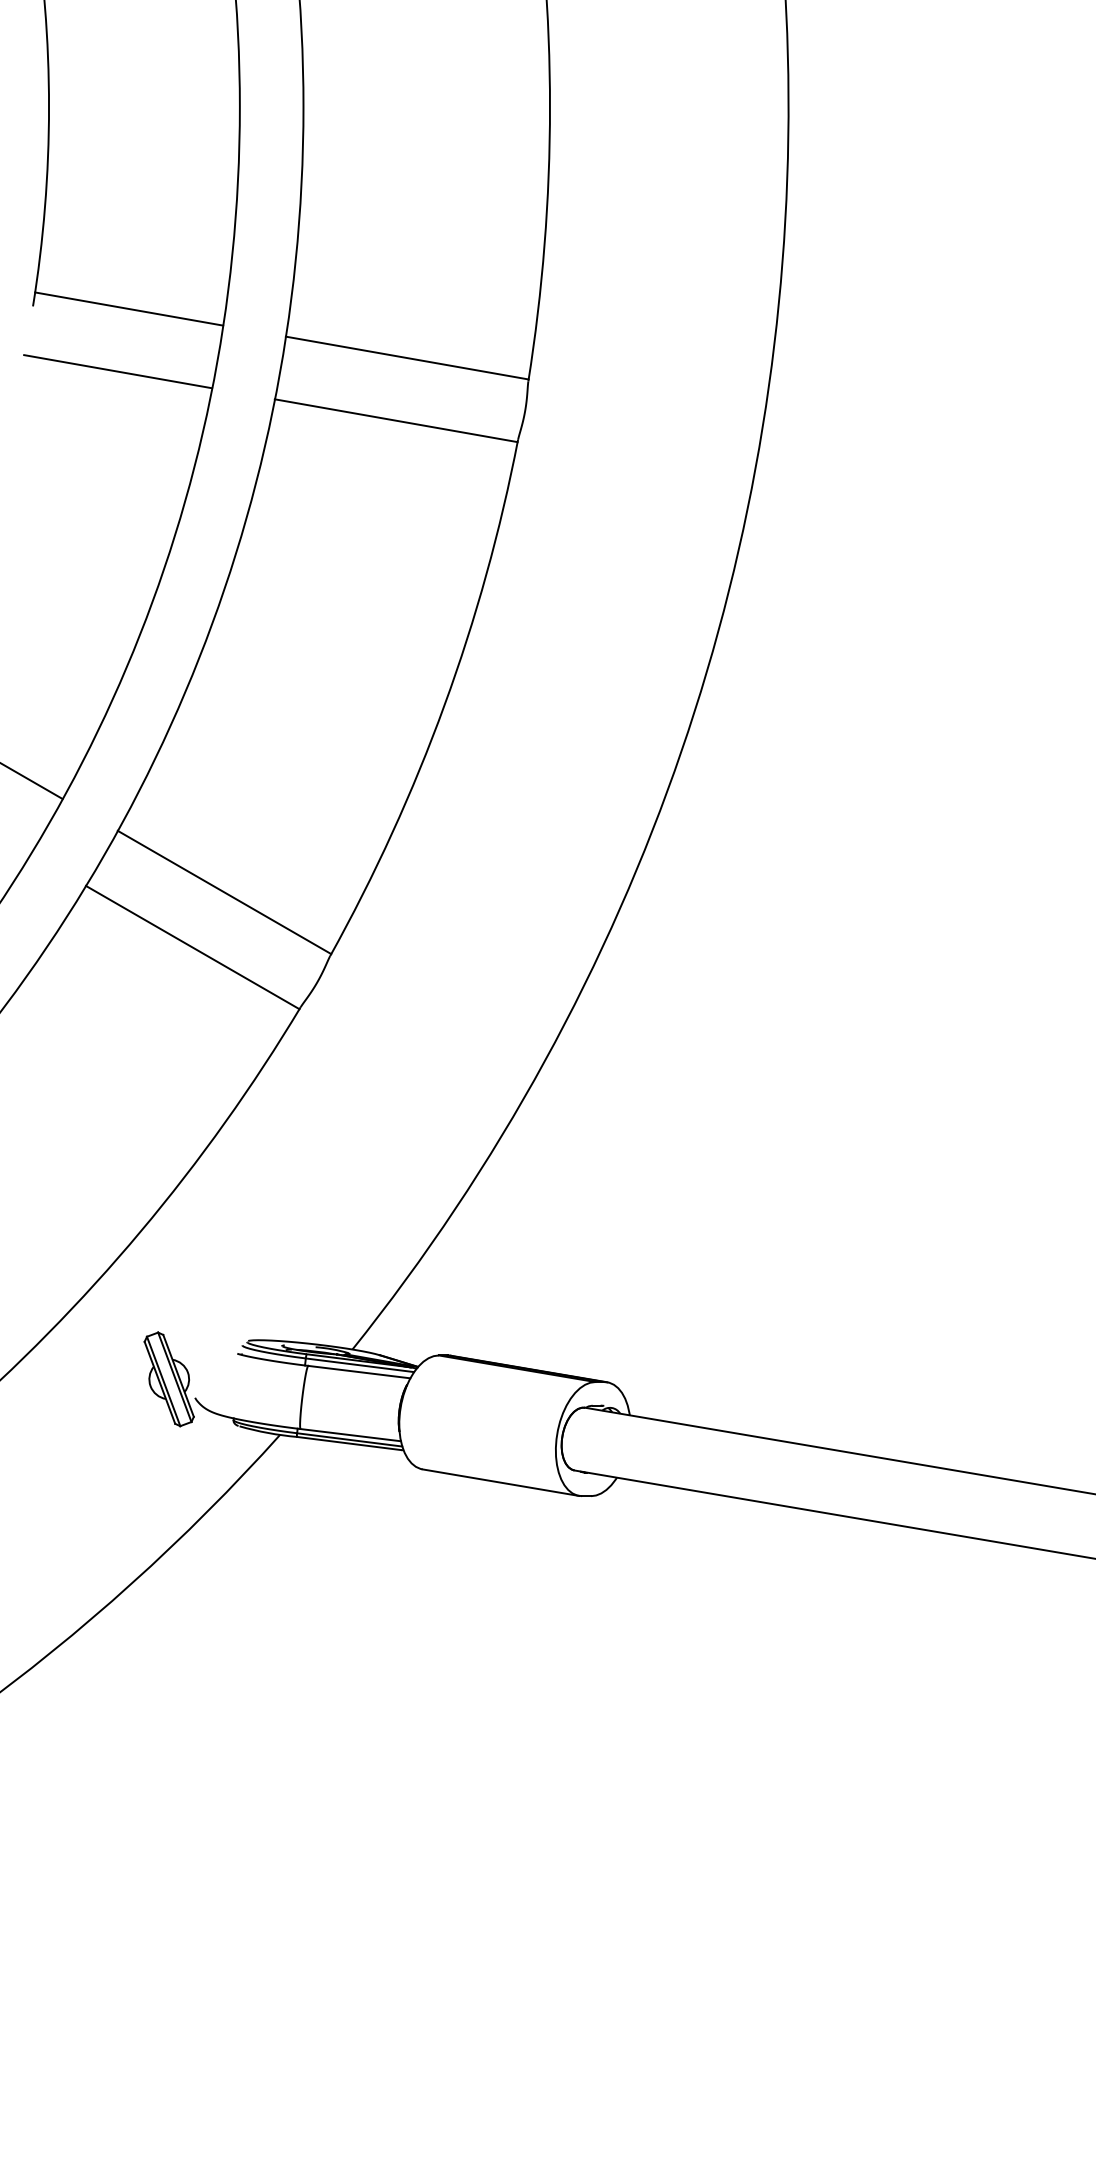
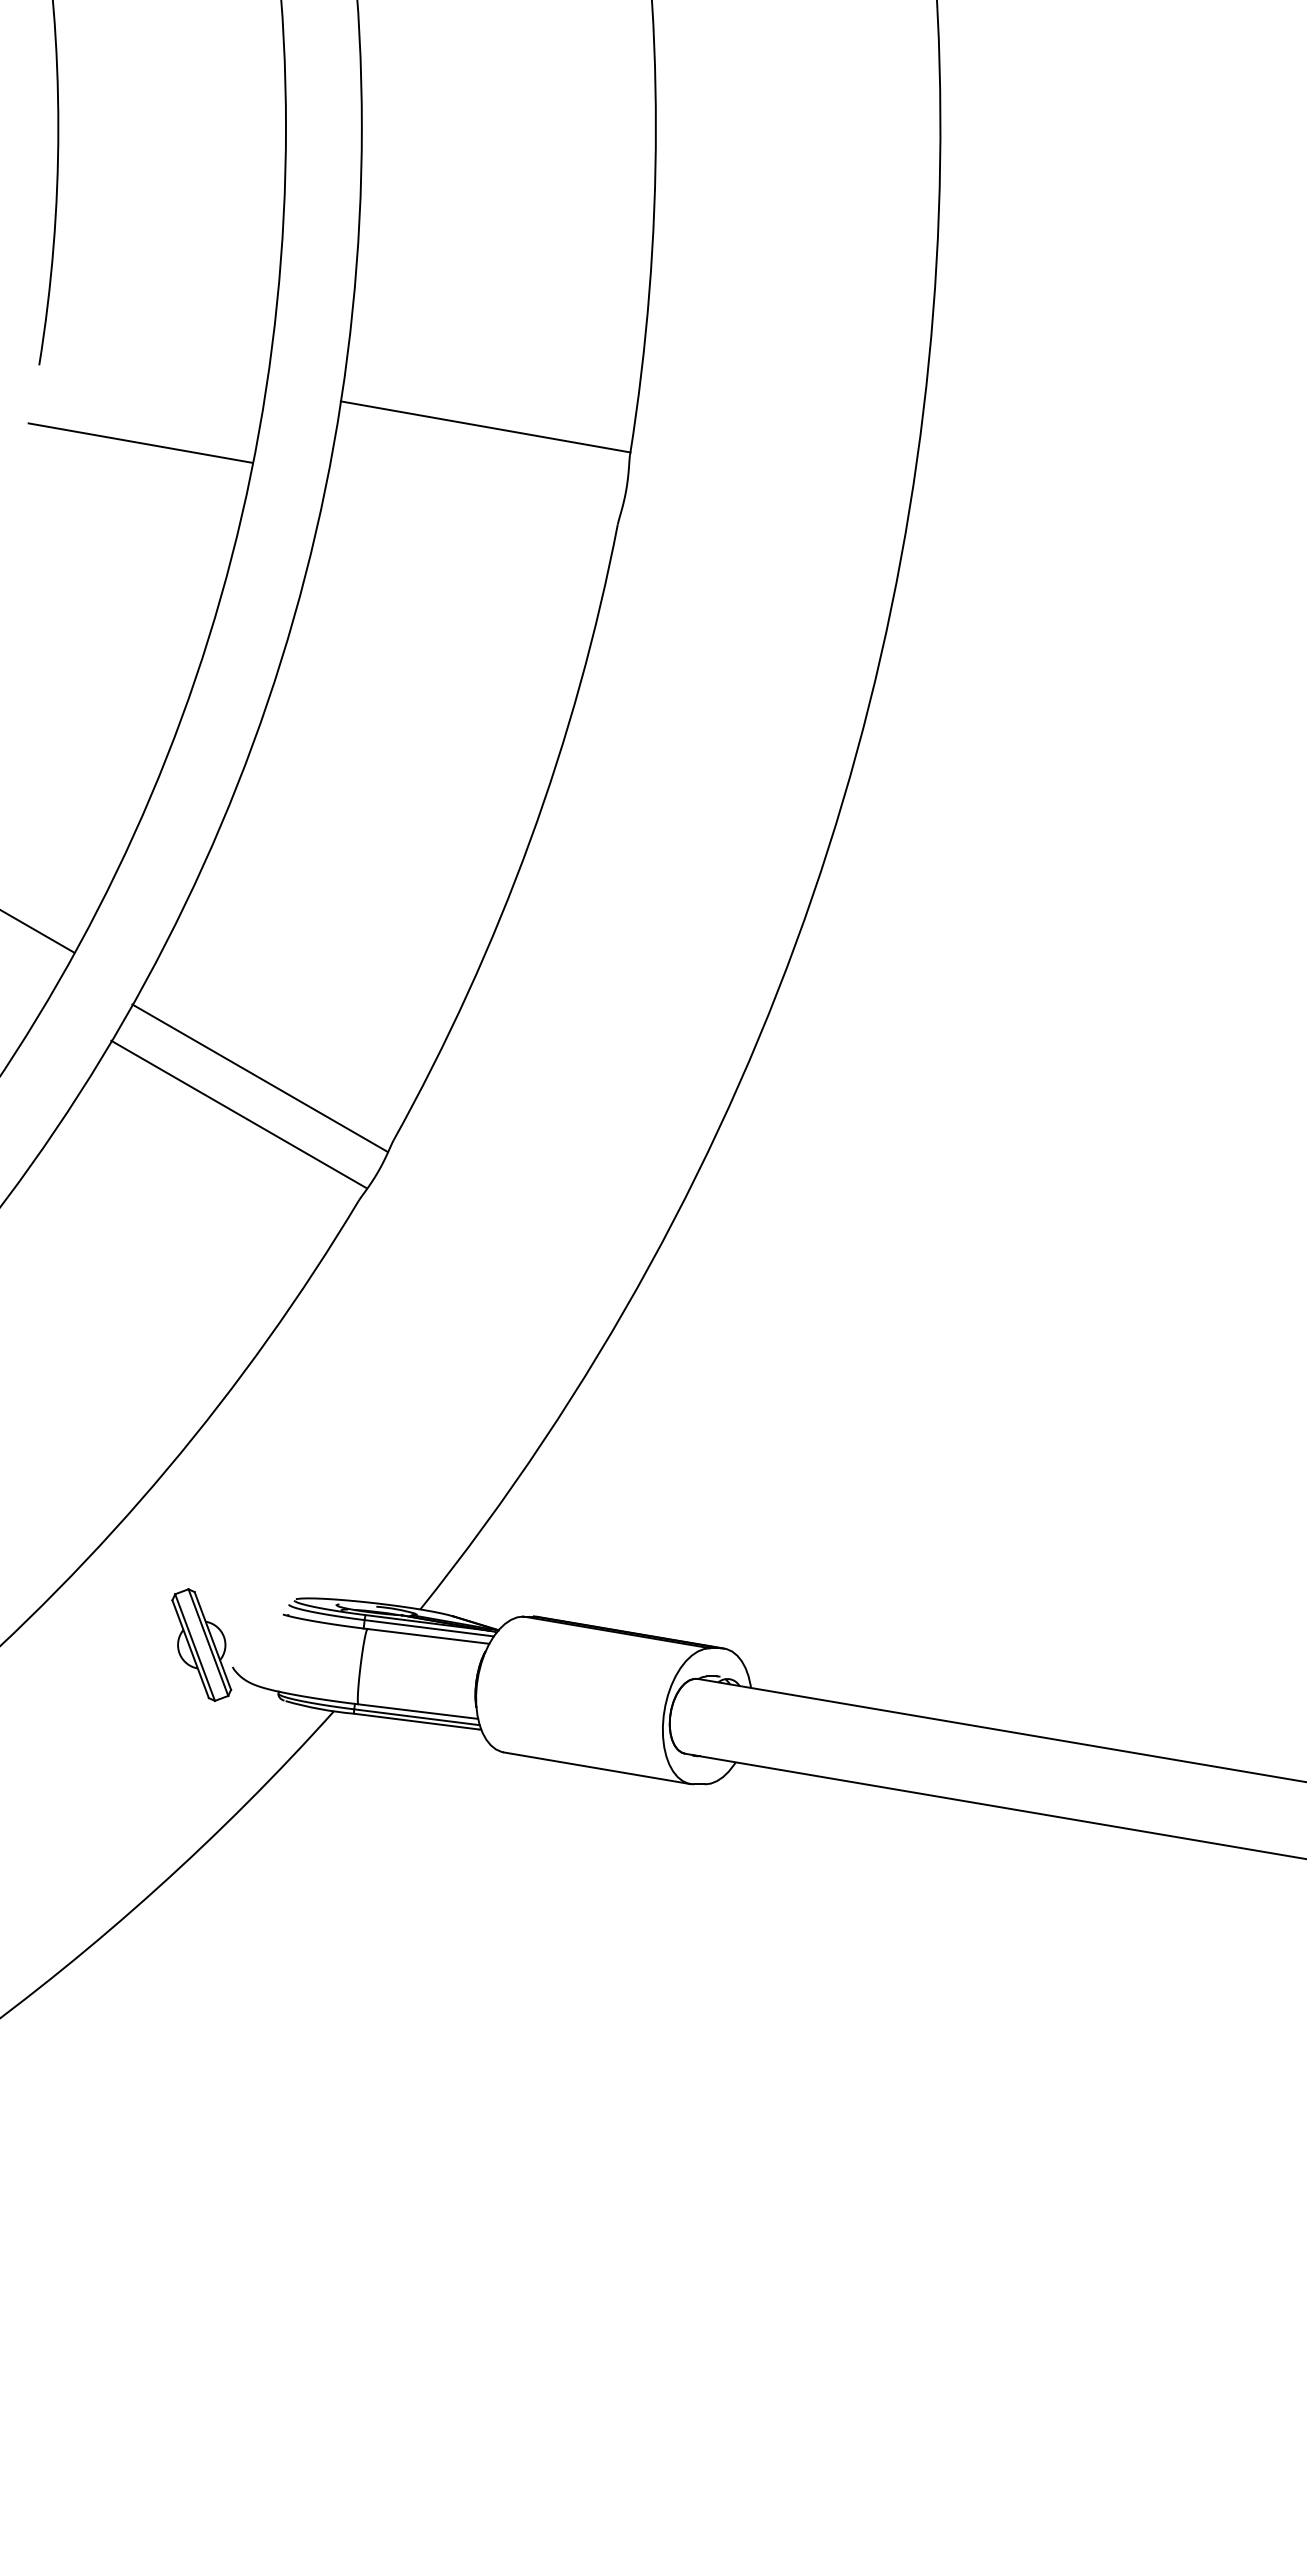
line: (128, 309) -> (153, 368), removed
line: (396, 420) -> (472, 501), removed
line: (224, 891) -> (238, 1113), moved
line: (192, 947) -> (259, 1077), moved

